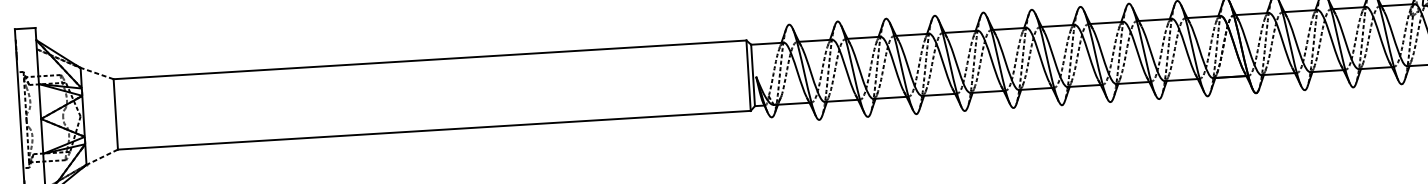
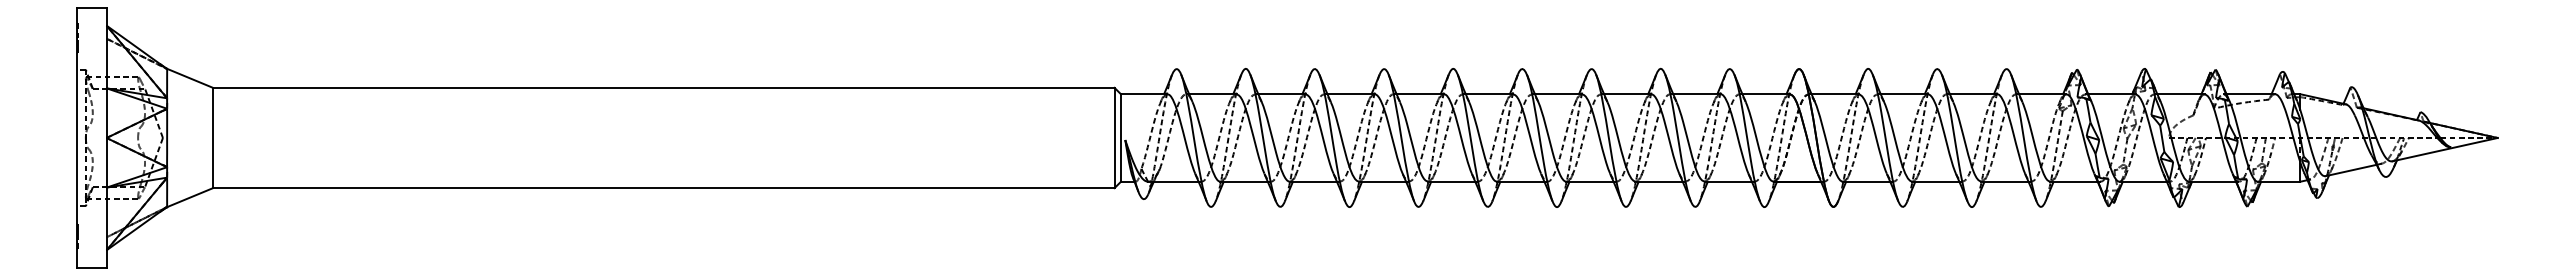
line: (97, 73) -> (190, 78), dashed -> solid
line: (102, 157) -> (190, 197), dashed -> solid

